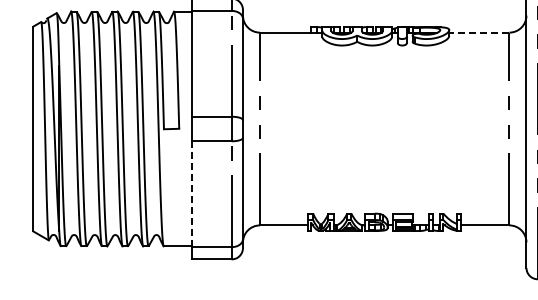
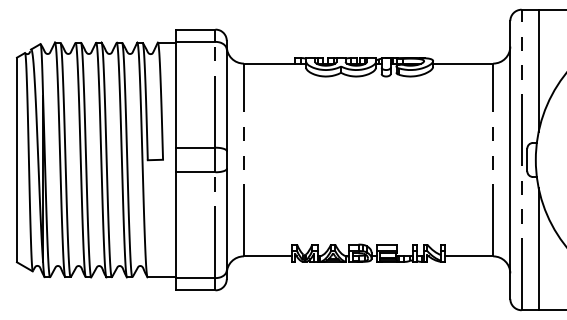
line: (478, 32) -> (462, 63), dashed -> solid
line: (191, 194) -> (175, 225), dashed -> solid

